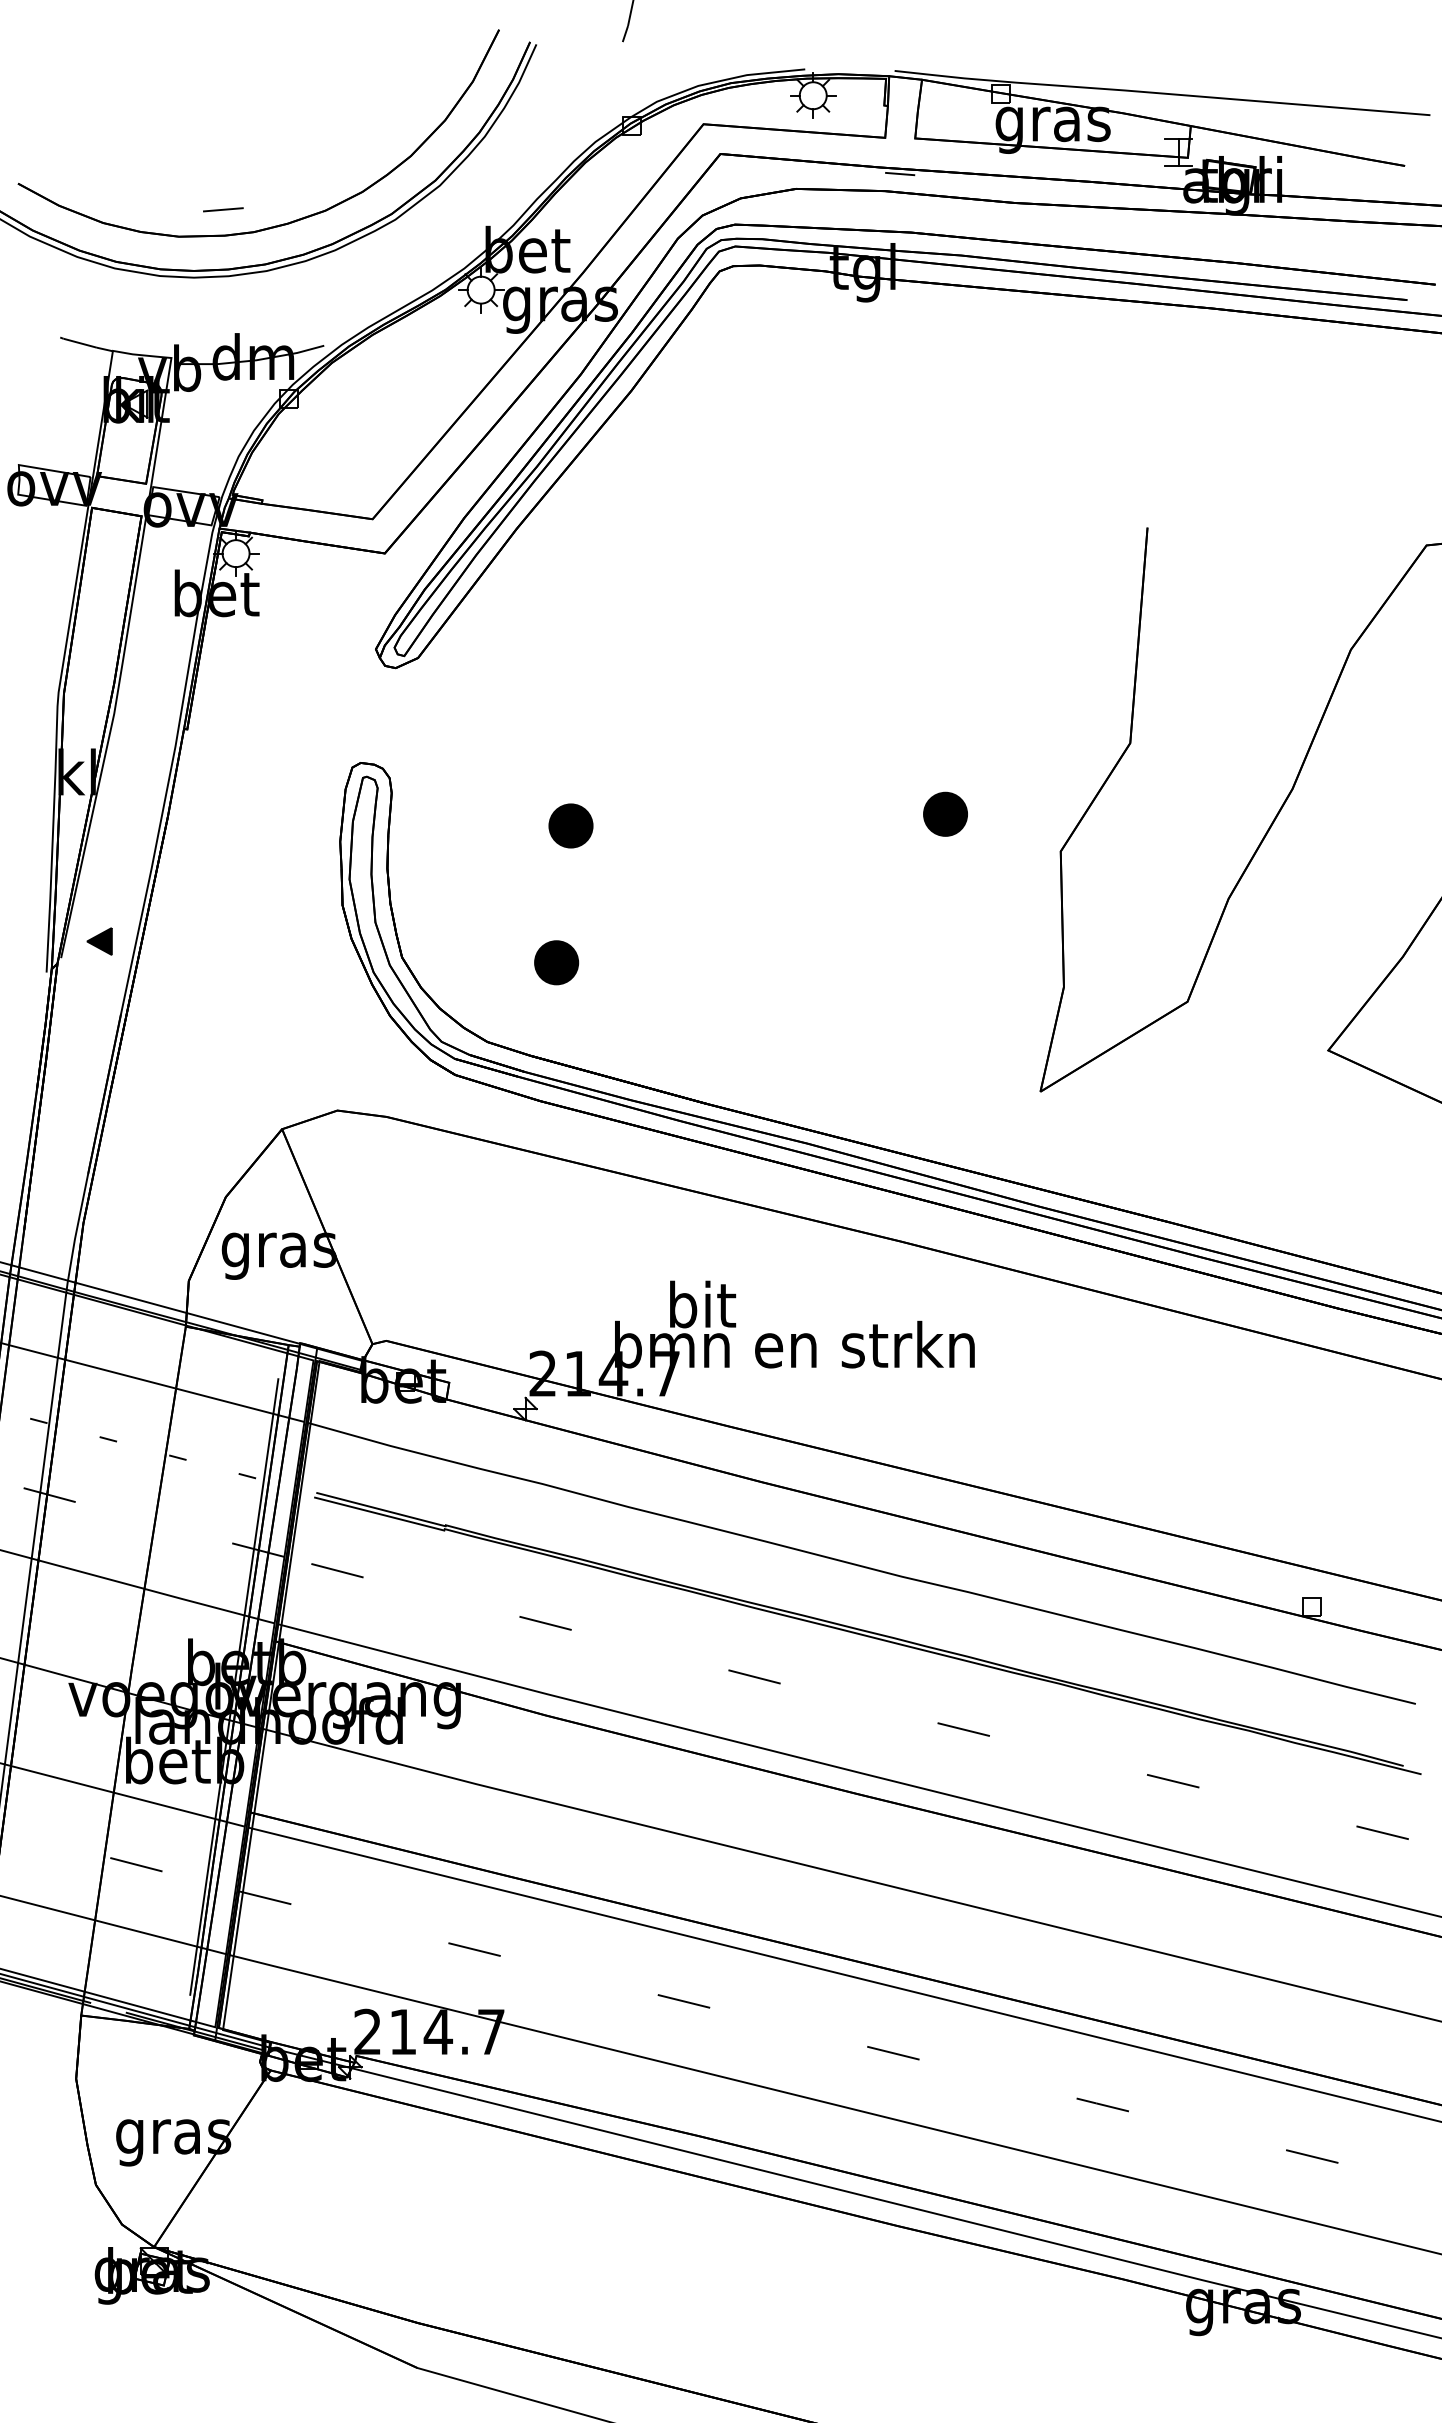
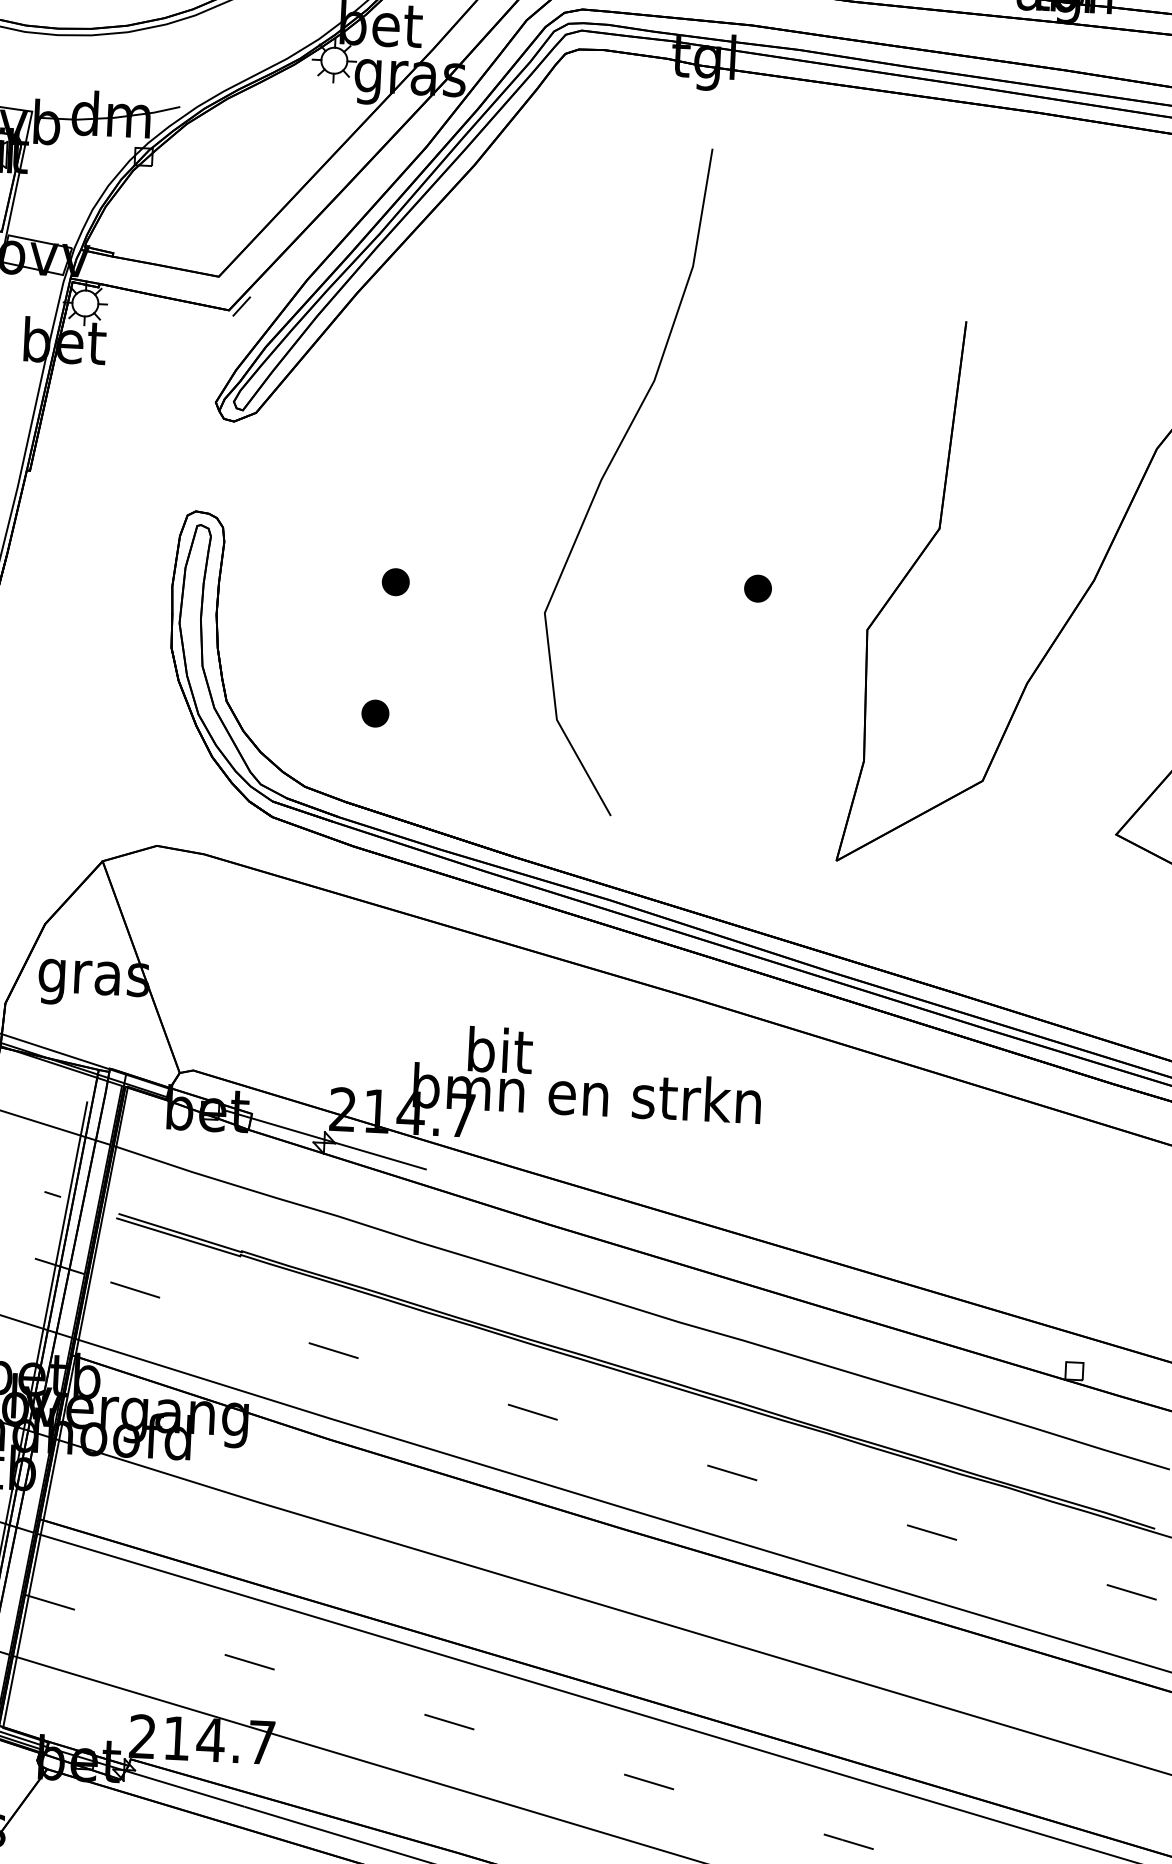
line: (397, 548) -> (241, 306), added
curve: (783, 701) -> (606, 472), added
part: (945, 814) -> (757, 588), size x0.62
part: (570, 825) -> (395, 581), size x0.62
part: (556, 962) -> (375, 713), size x0.62
line: (526, 1406) -> (325, 1140), added

